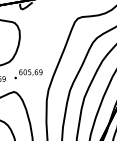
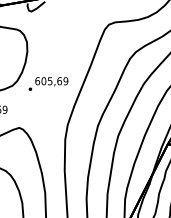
text: (28, 73) -> (48, 83), moved

